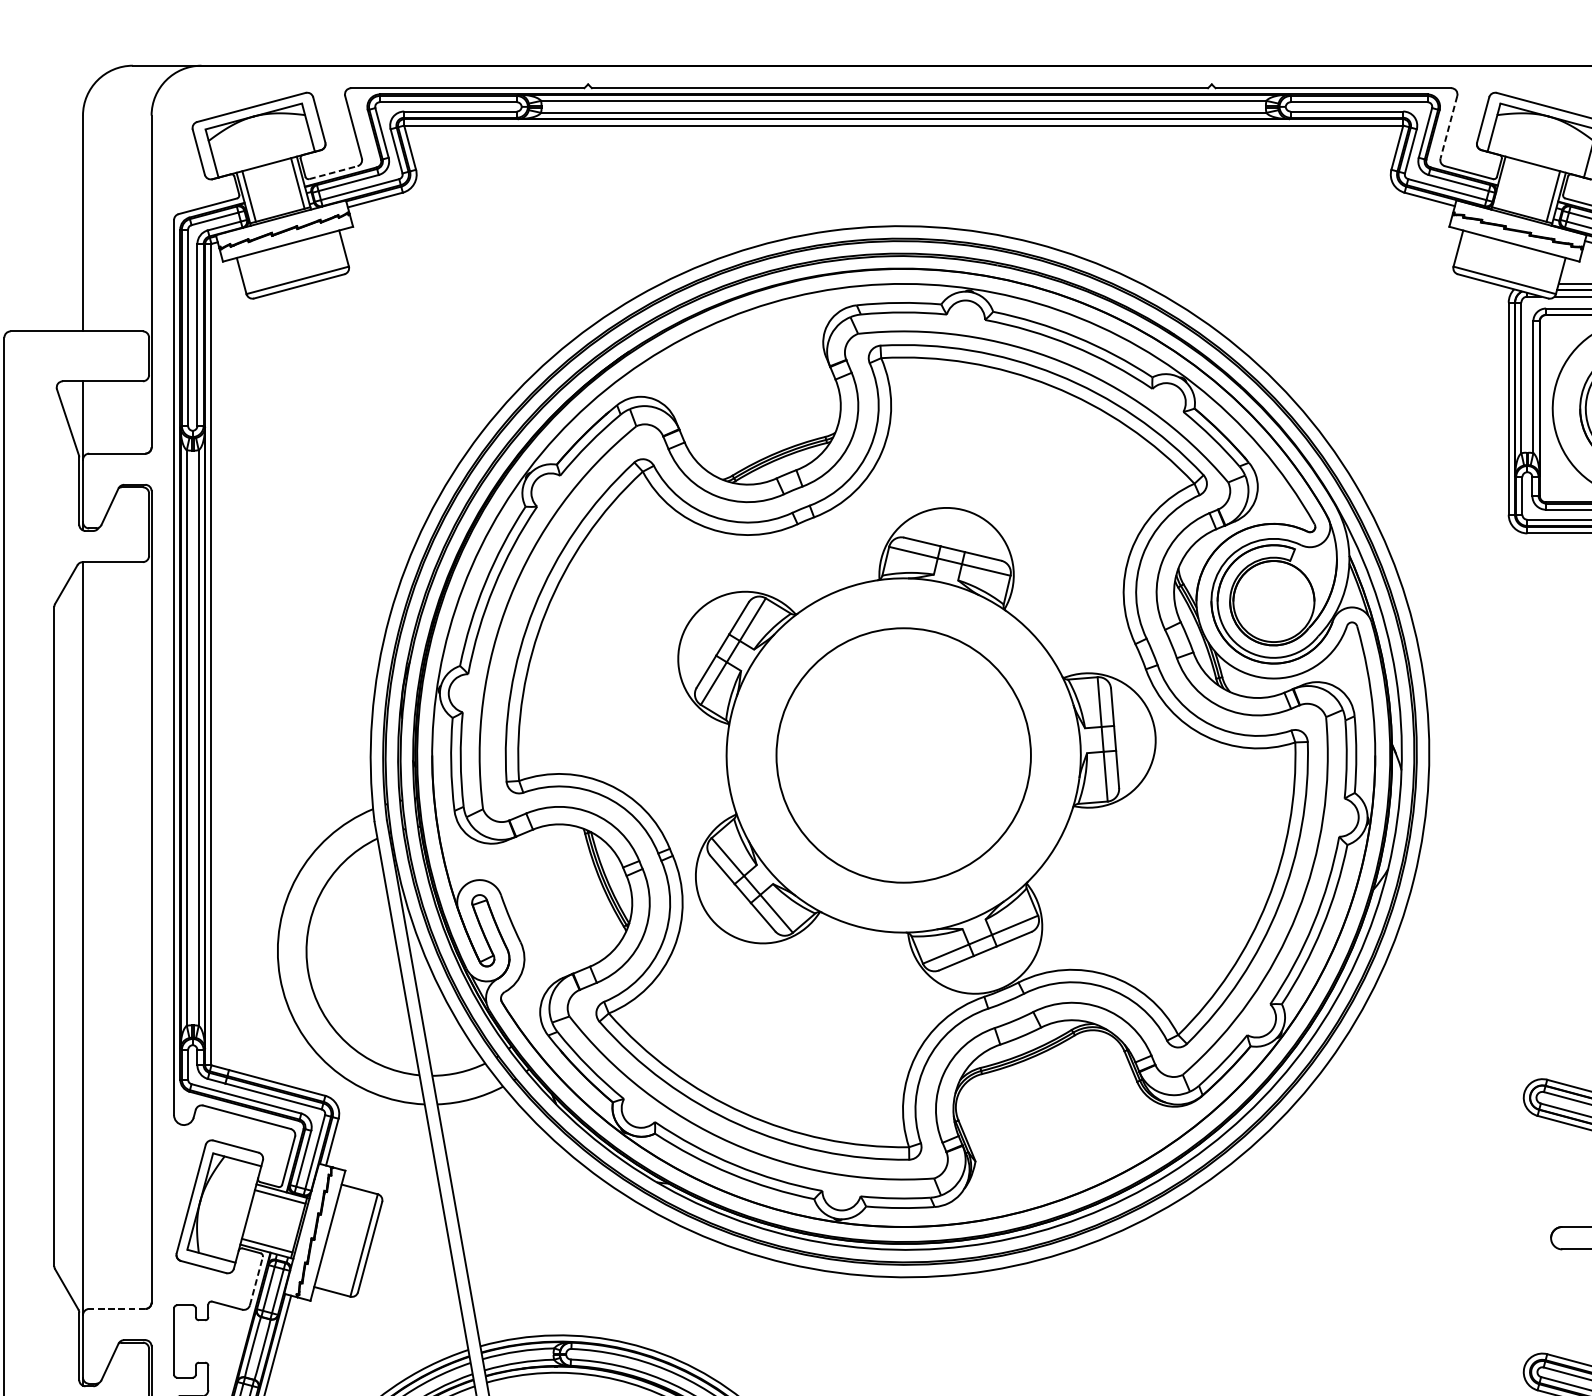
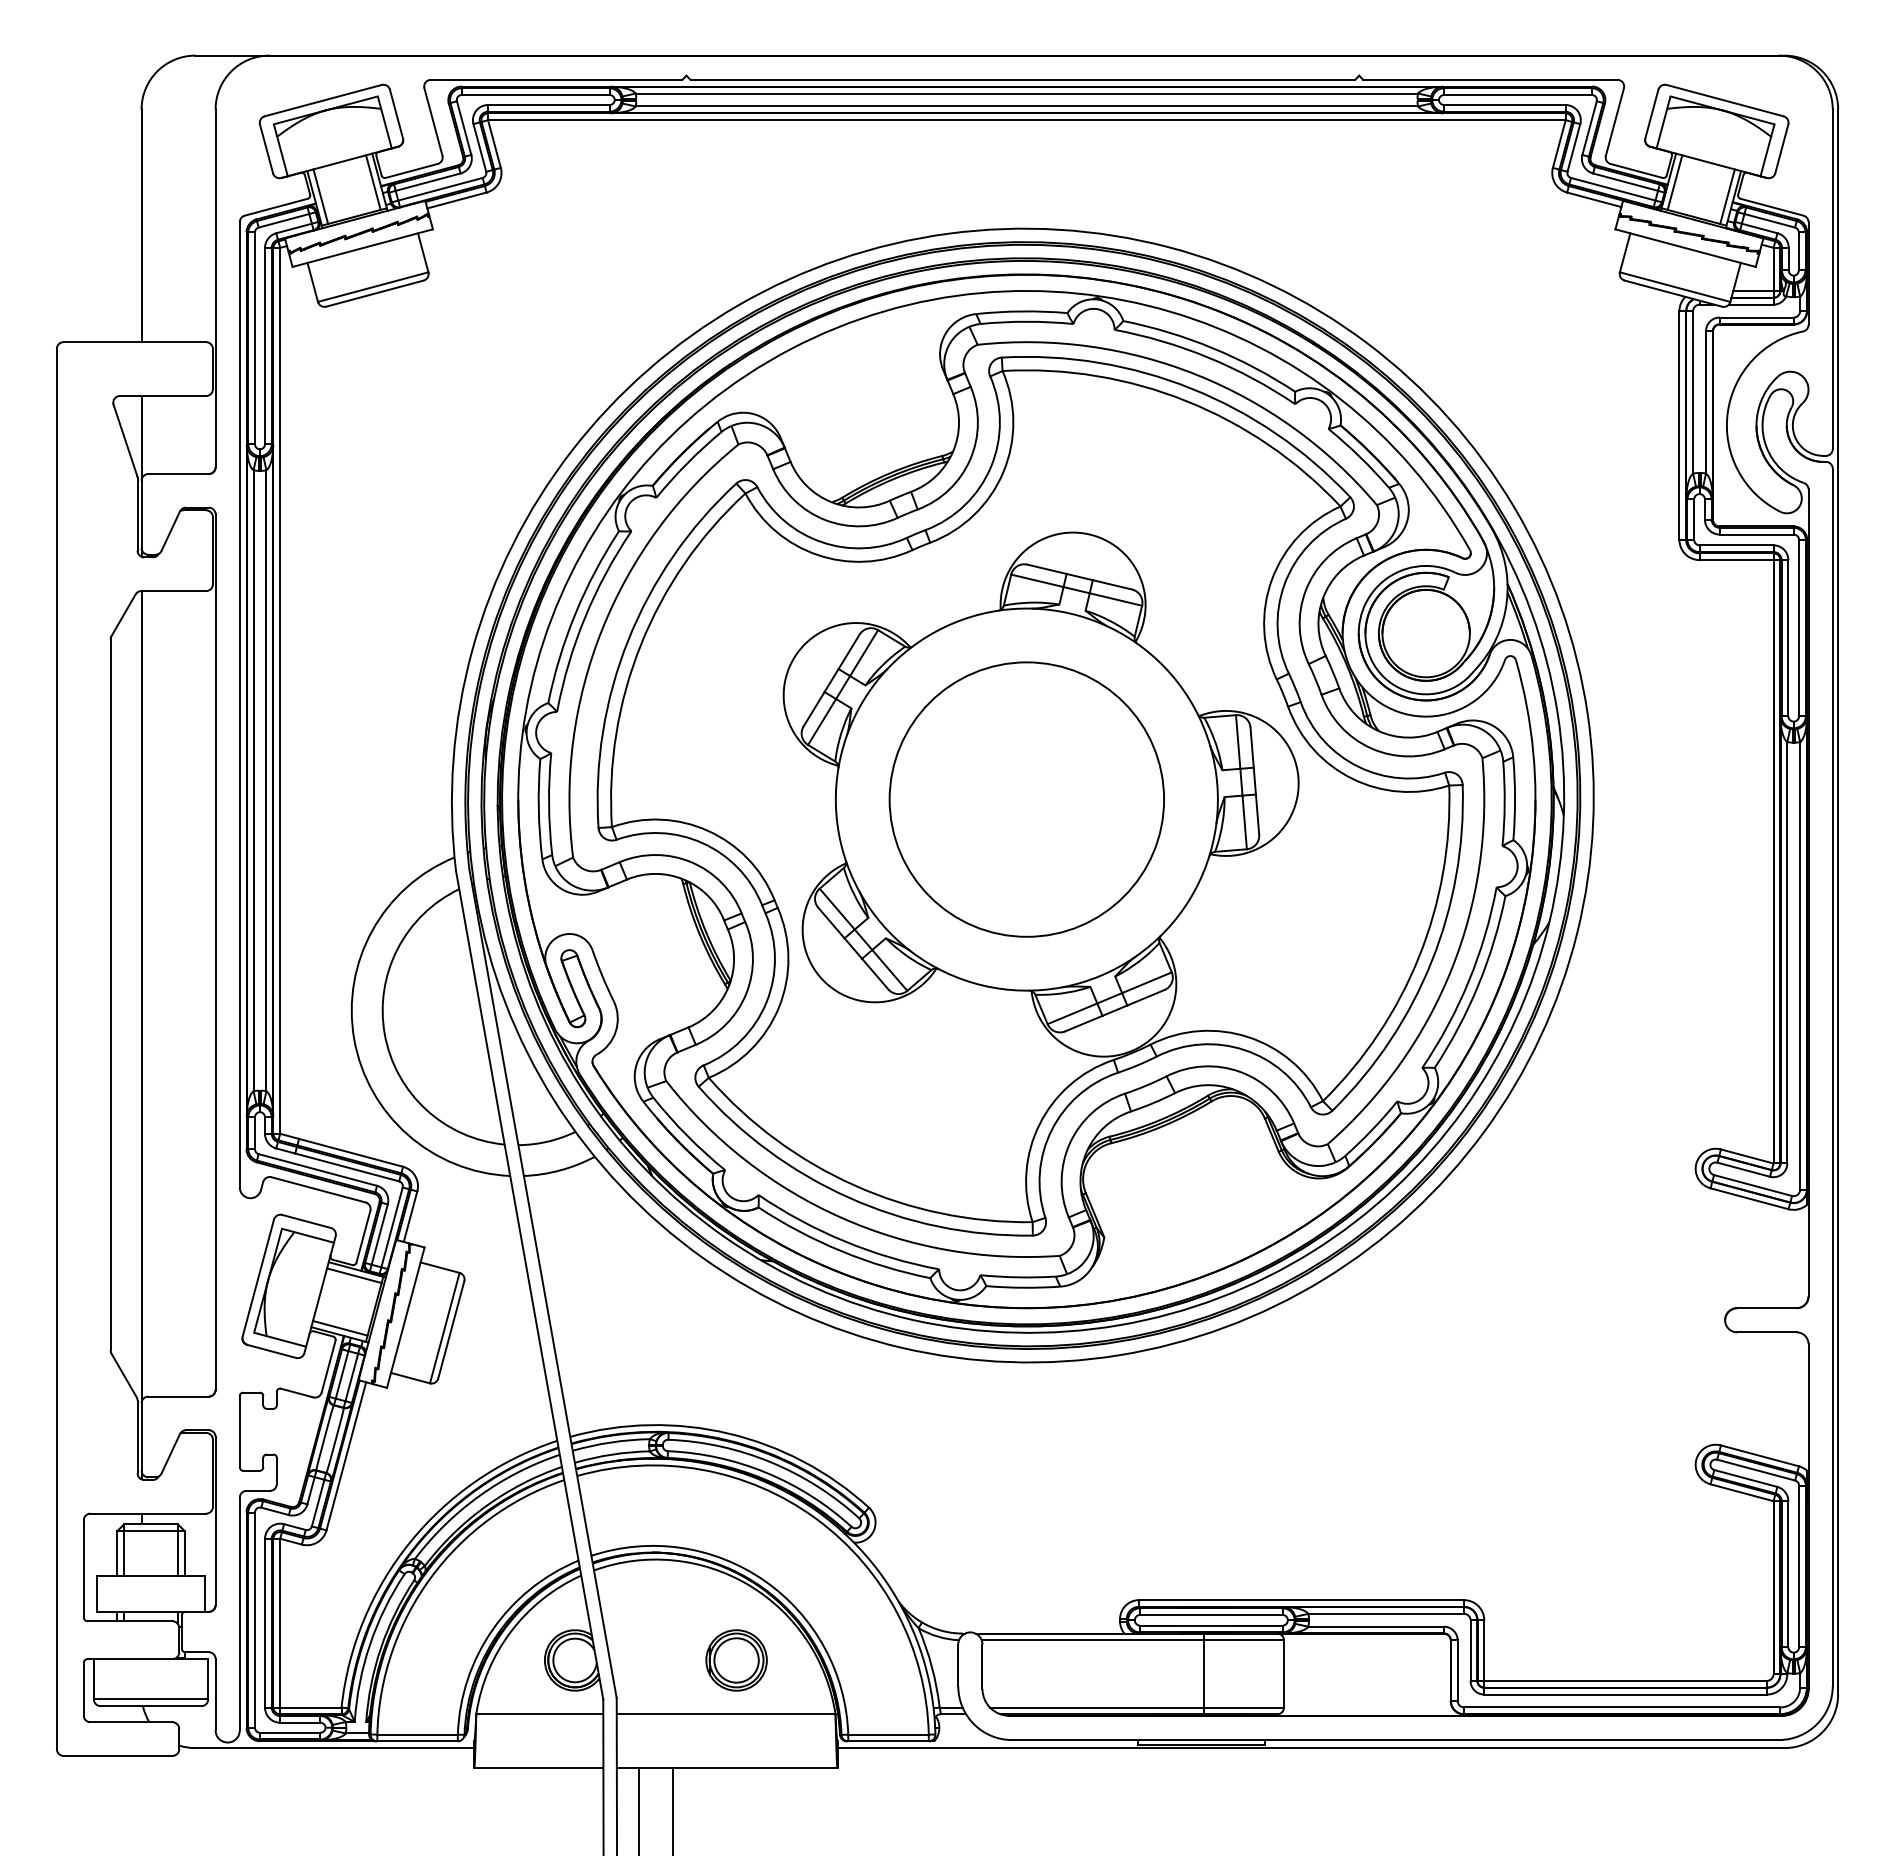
line: (1448, 127) -> (1614, 122), dashed -> solid
line: (333, 172) -> (411, 170), dashed -> solid
line: (1504, 183) -> (1674, 182), added
line: (256, 1281) -> (328, 1366), dashed -> solid
line: (117, 1308) -> (178, 1396), dashed -> solid

